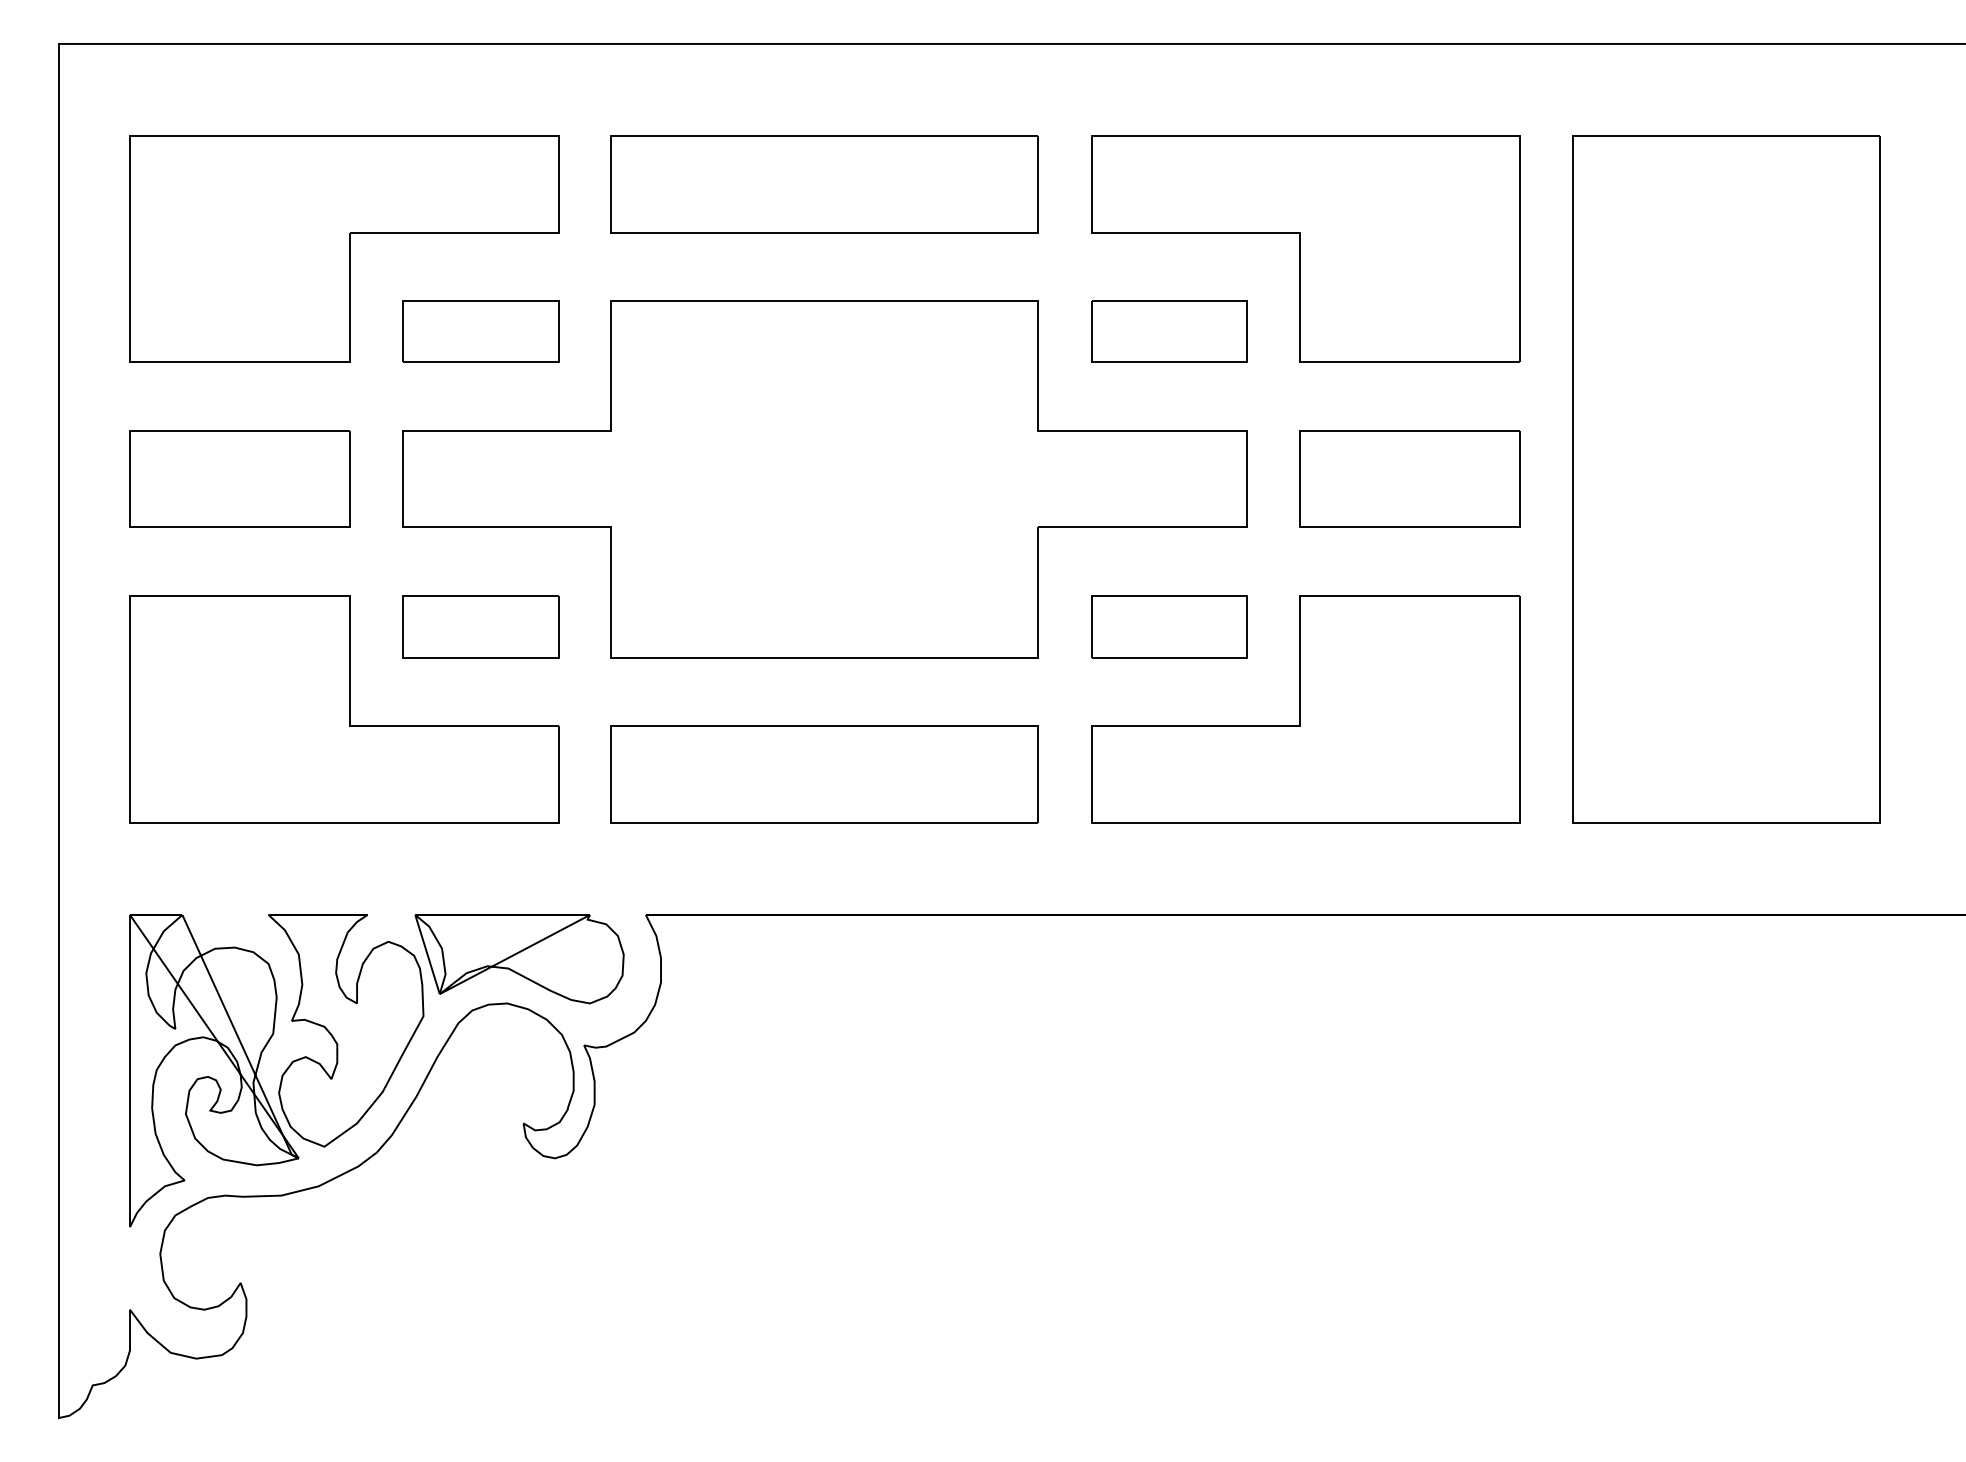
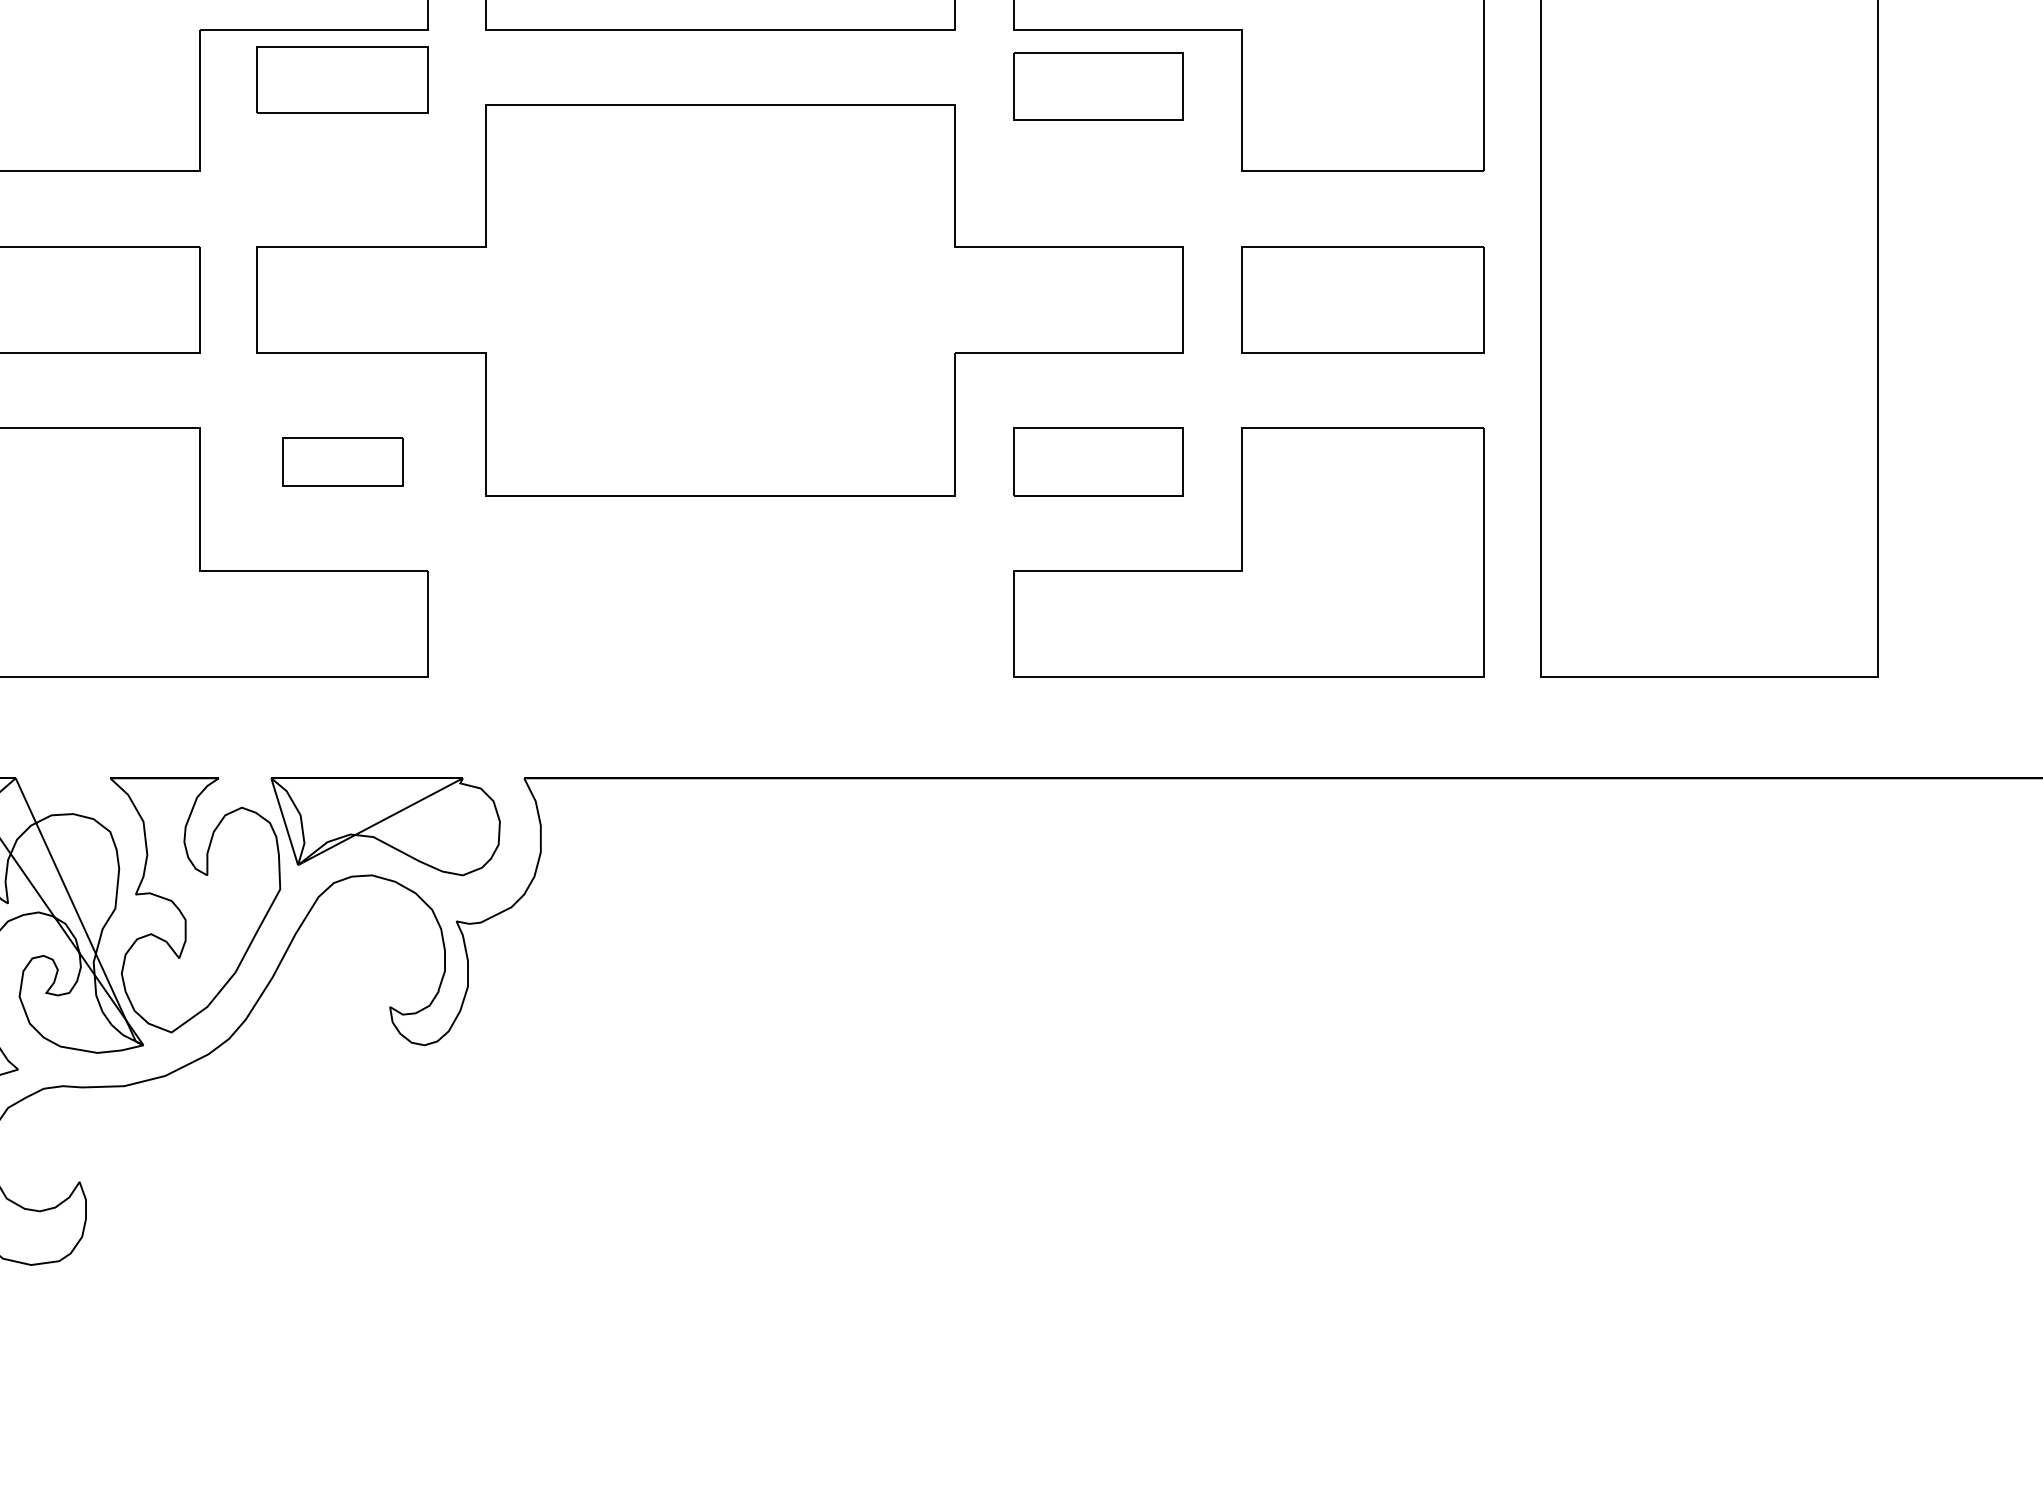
part: (480, 331) -> (342, 79), moved
part: (1169, 331) -> (1098, 86), moved
part: (480, 626) -> (342, 461), size x0.7
part: (824, 774) -> (720, 624), removed

